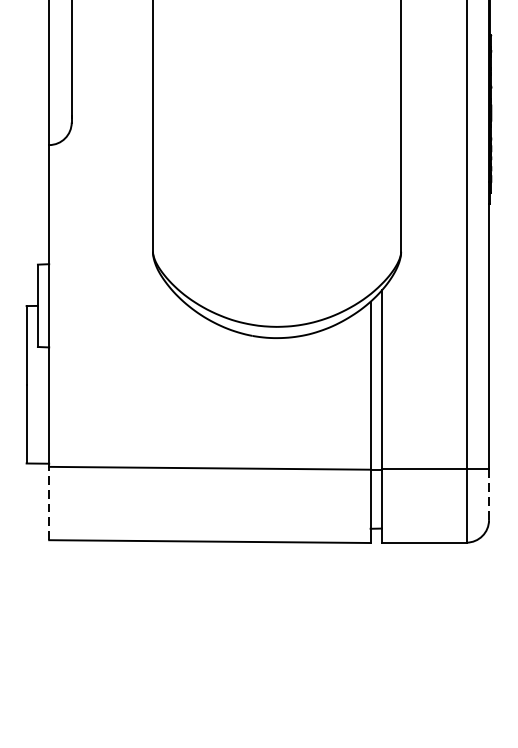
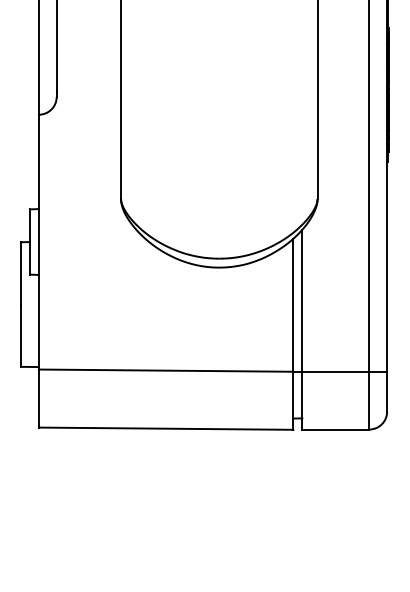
line: (489, 495) -> (387, 392), dashed -> solid
line: (48, 503) -> (38, 398), dashed -> solid

